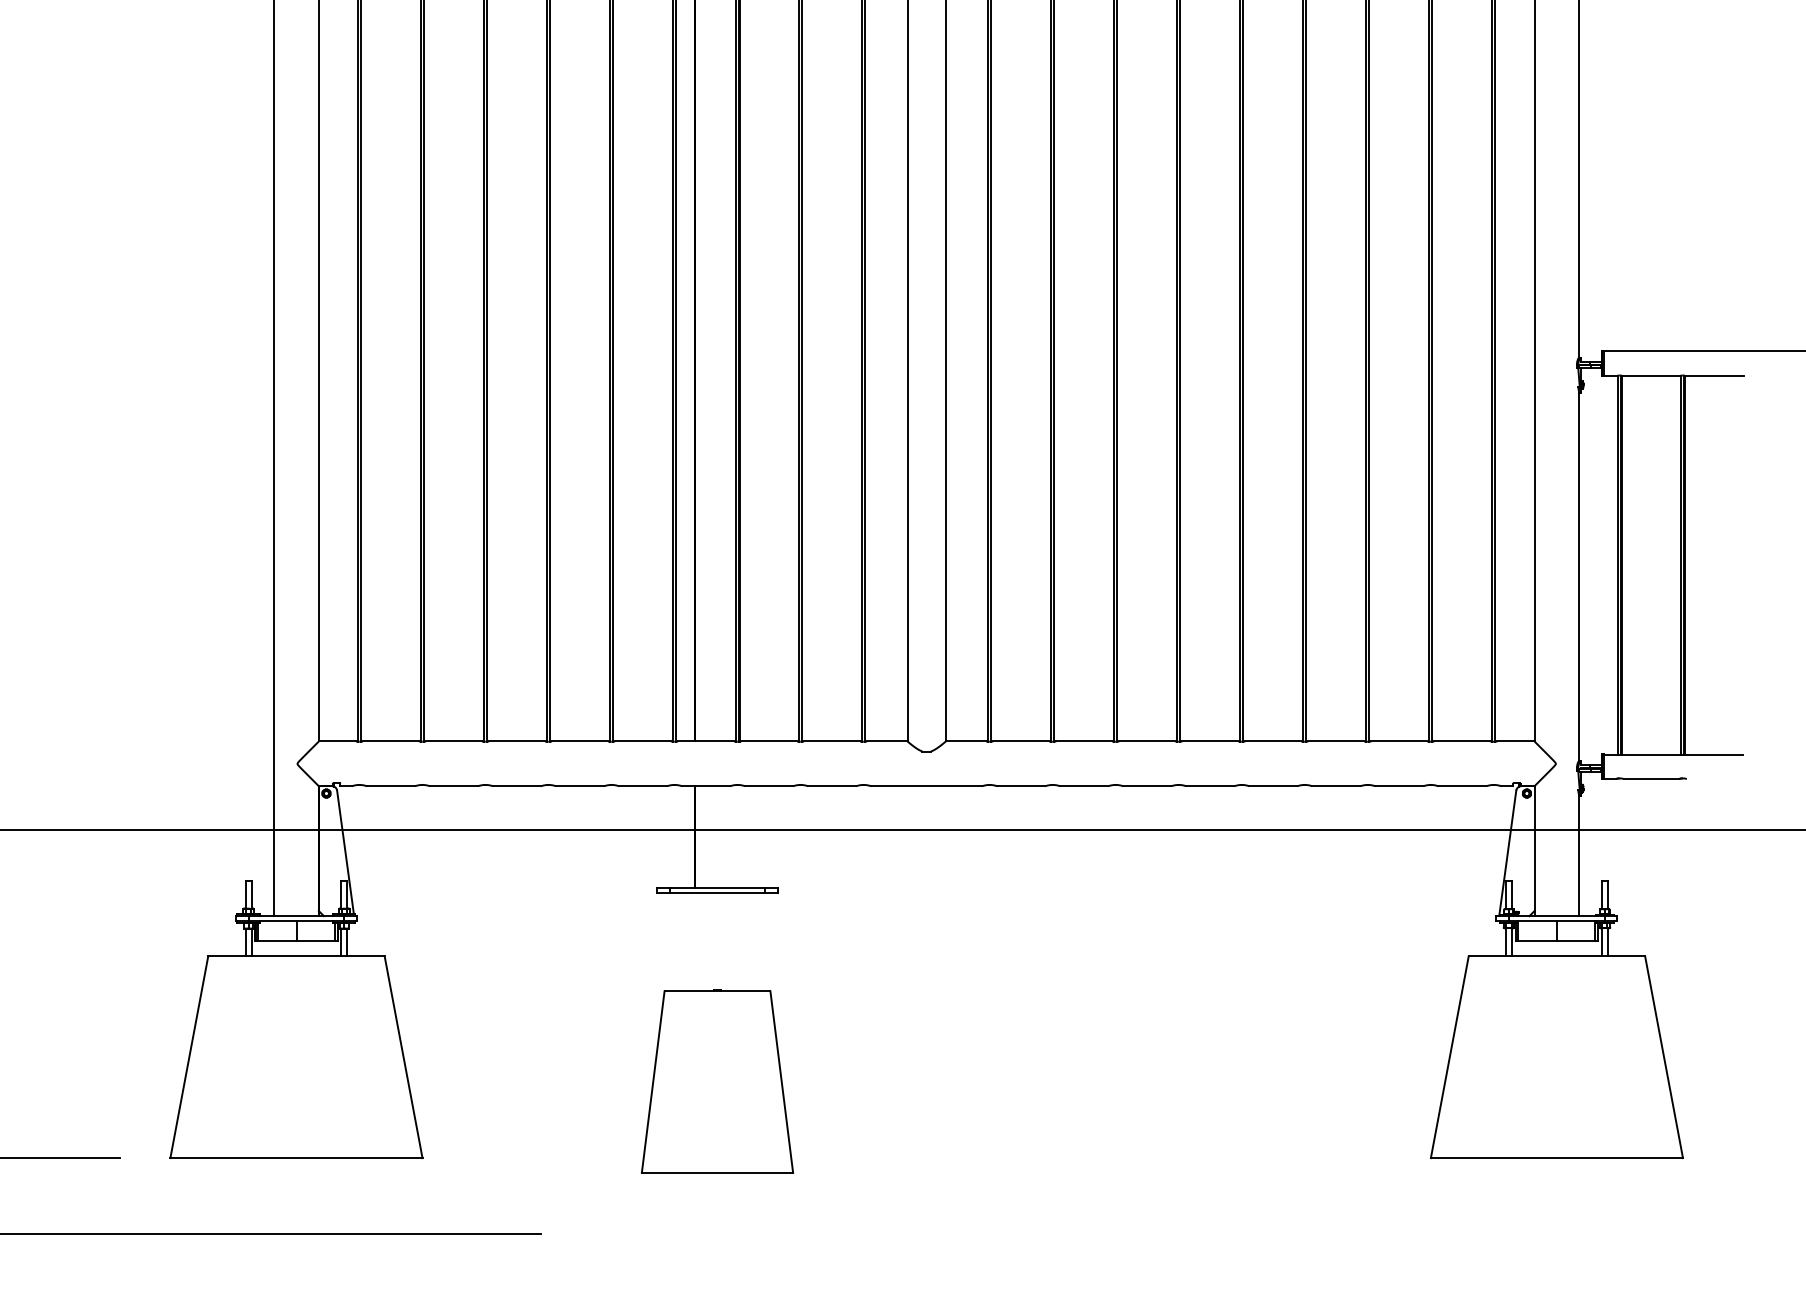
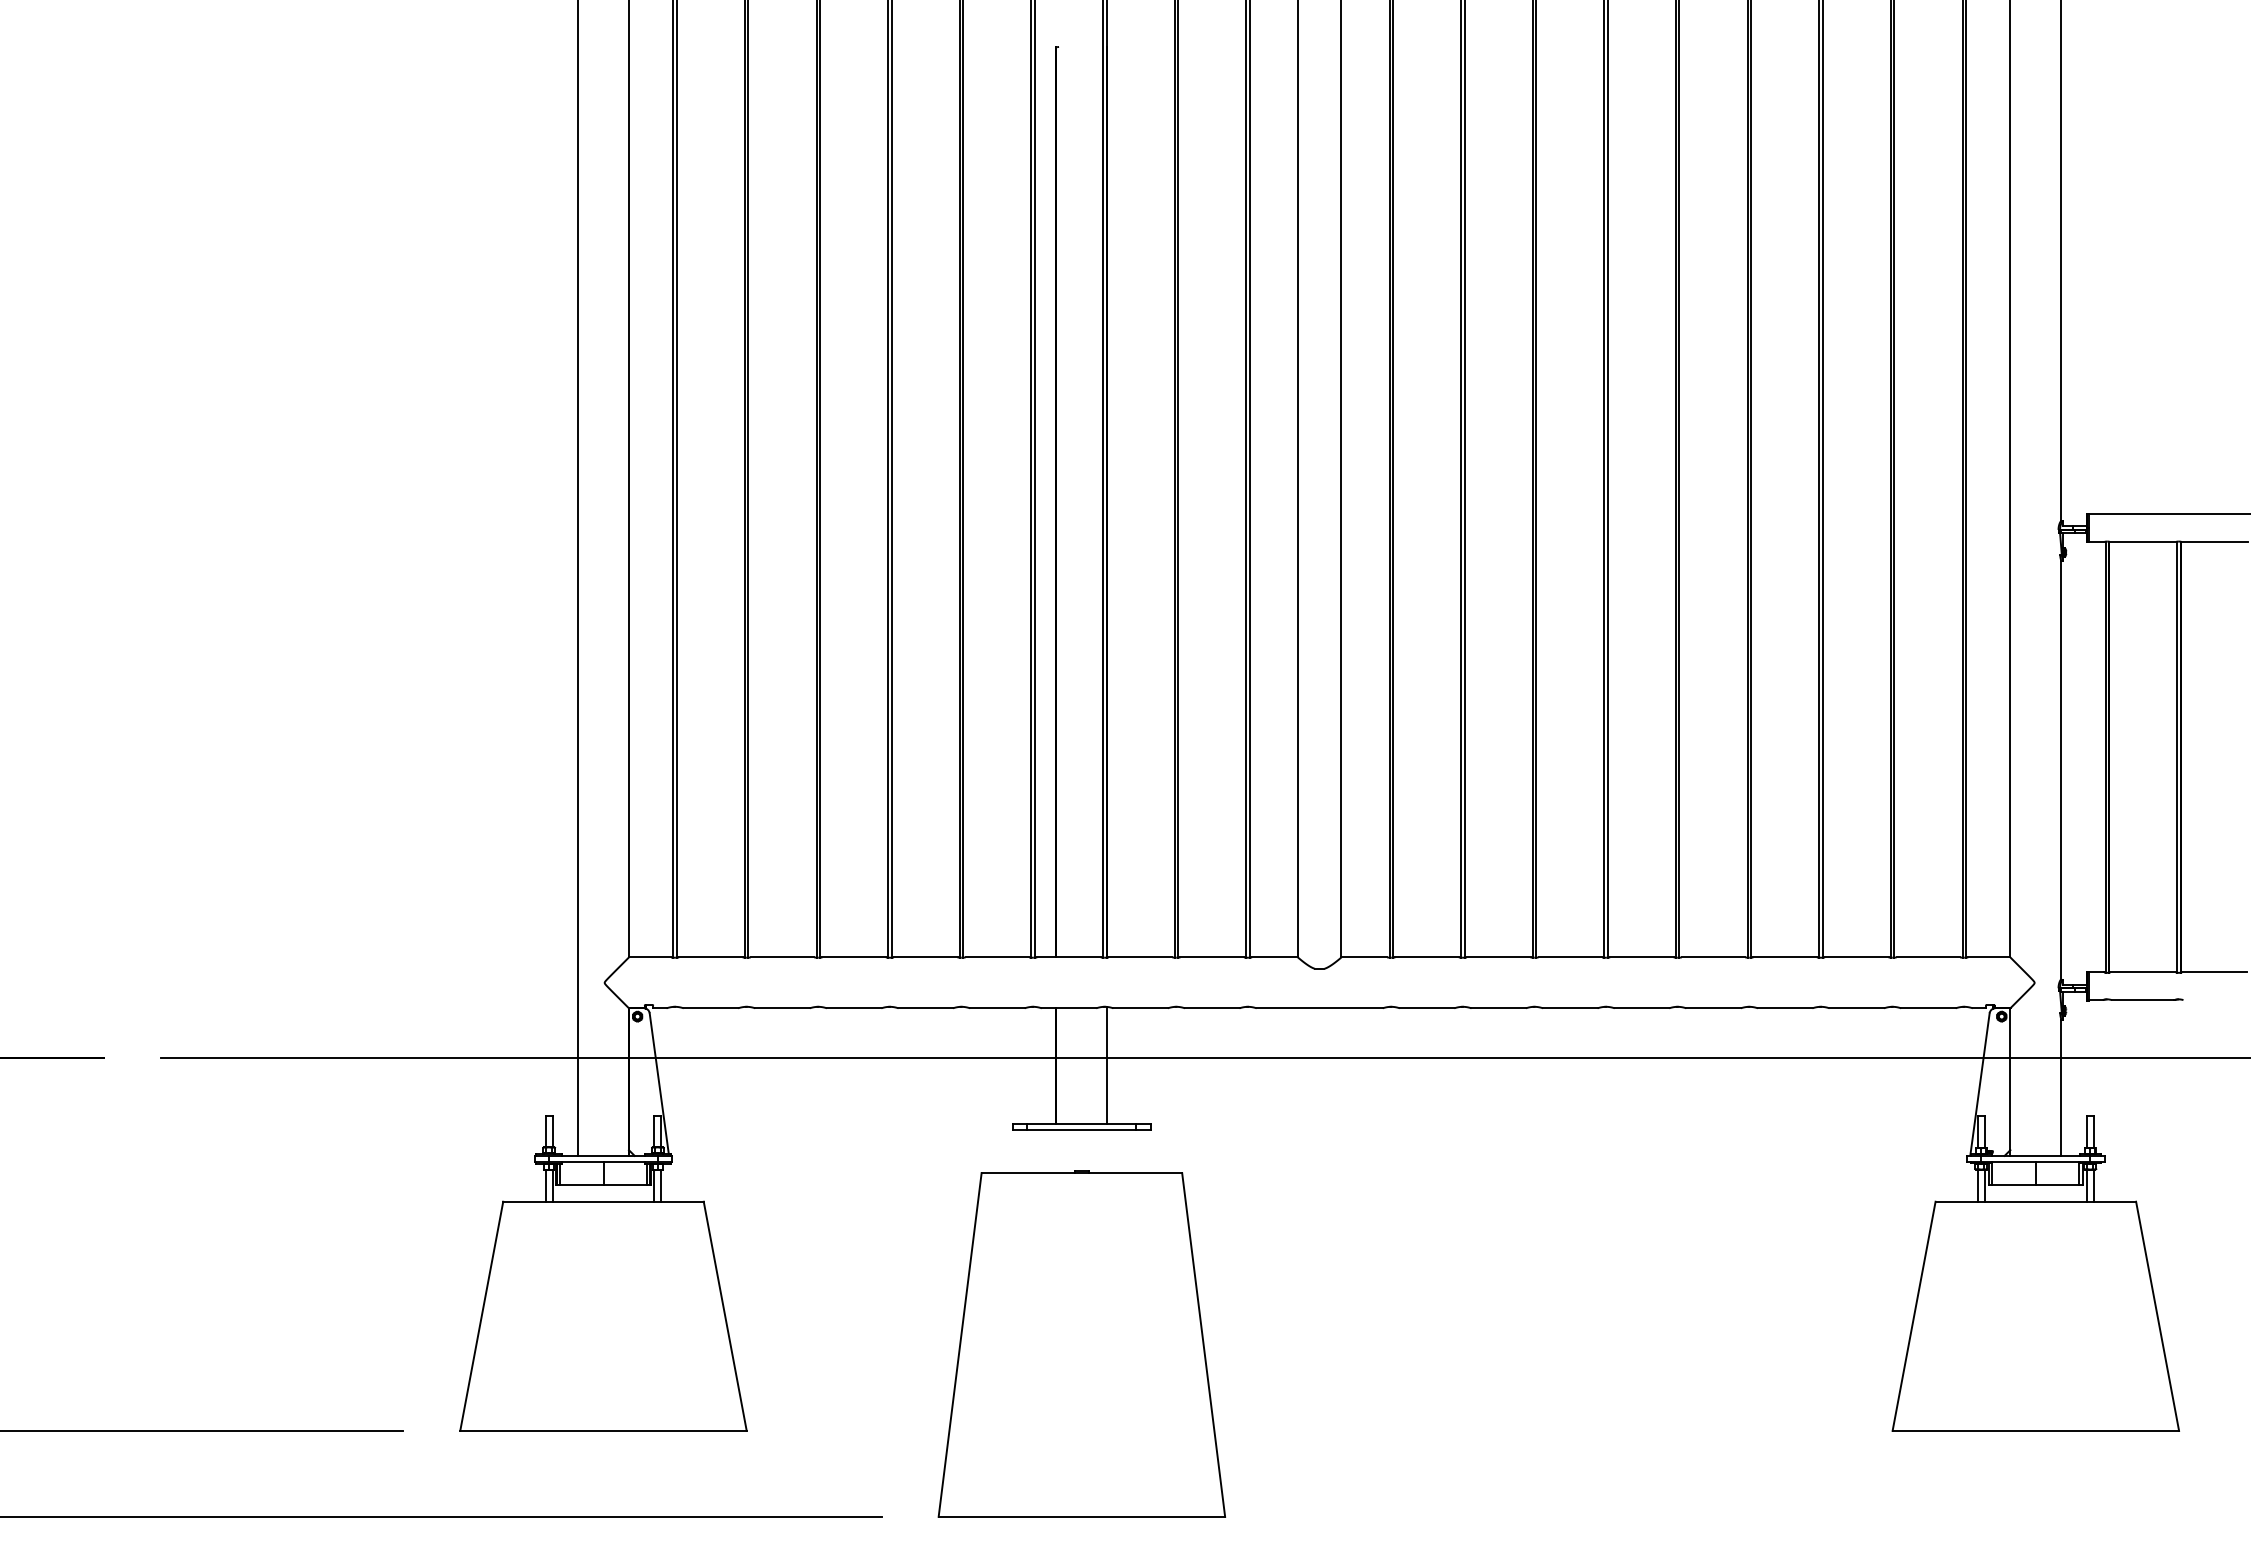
line: (739, 836) -> (1107, 1065), added
part: (717, 1081) -> (1081, 1343), size x1.67

